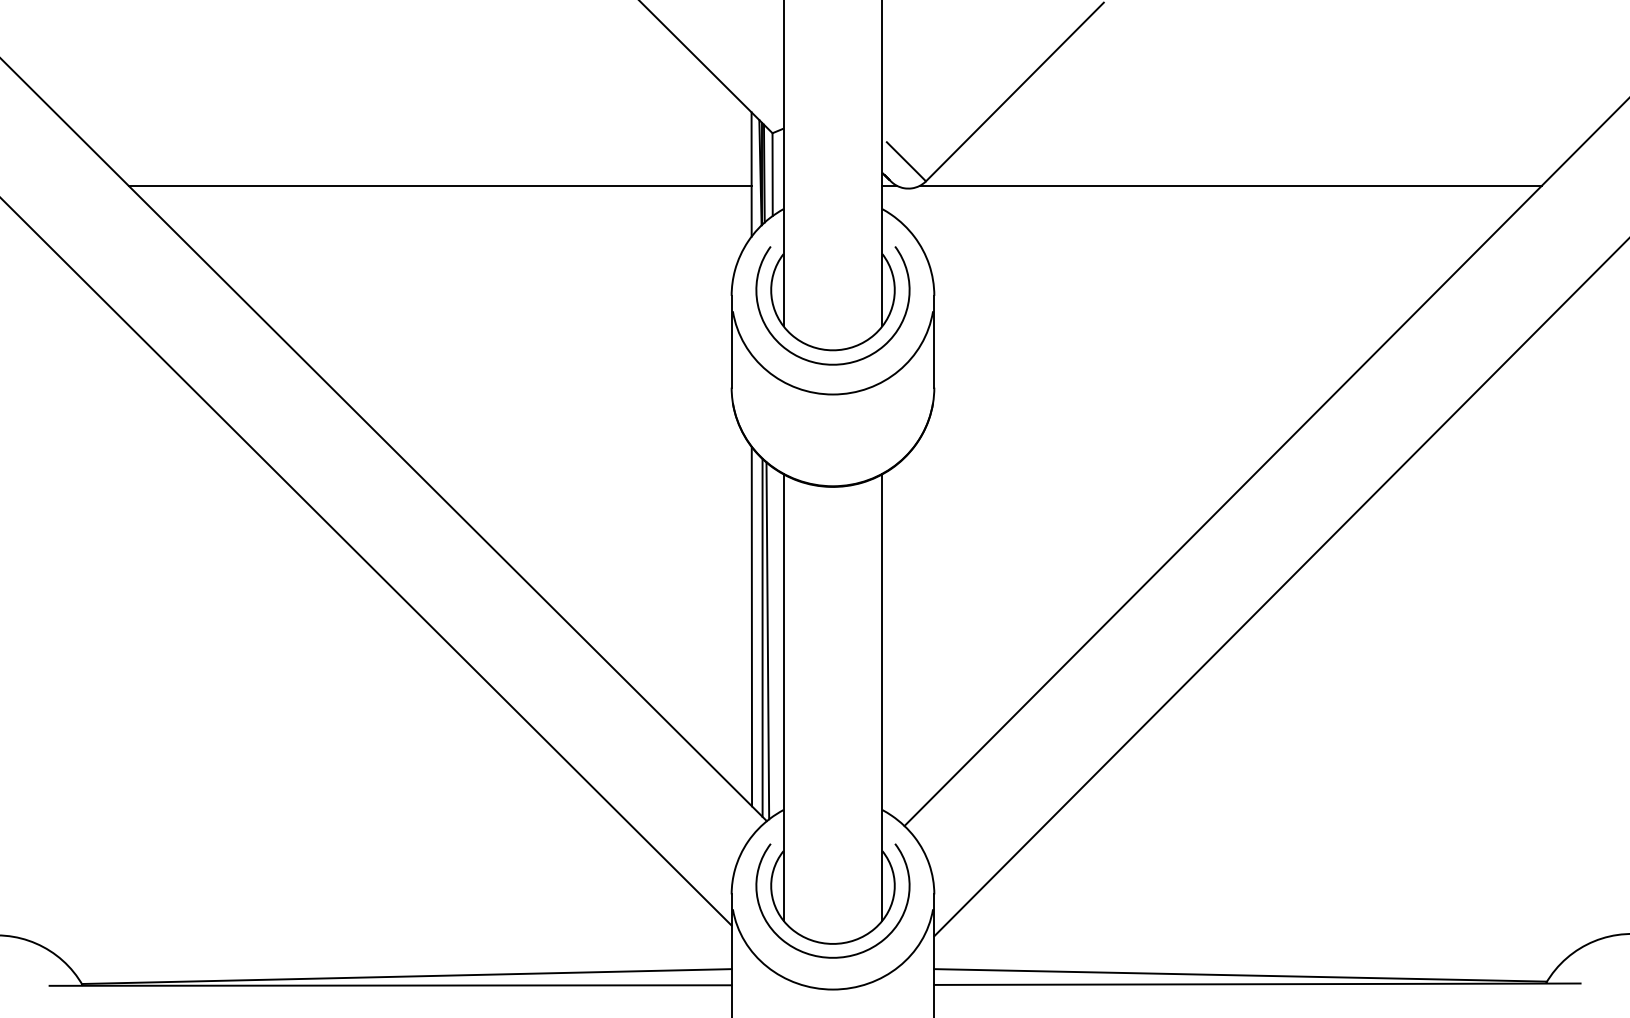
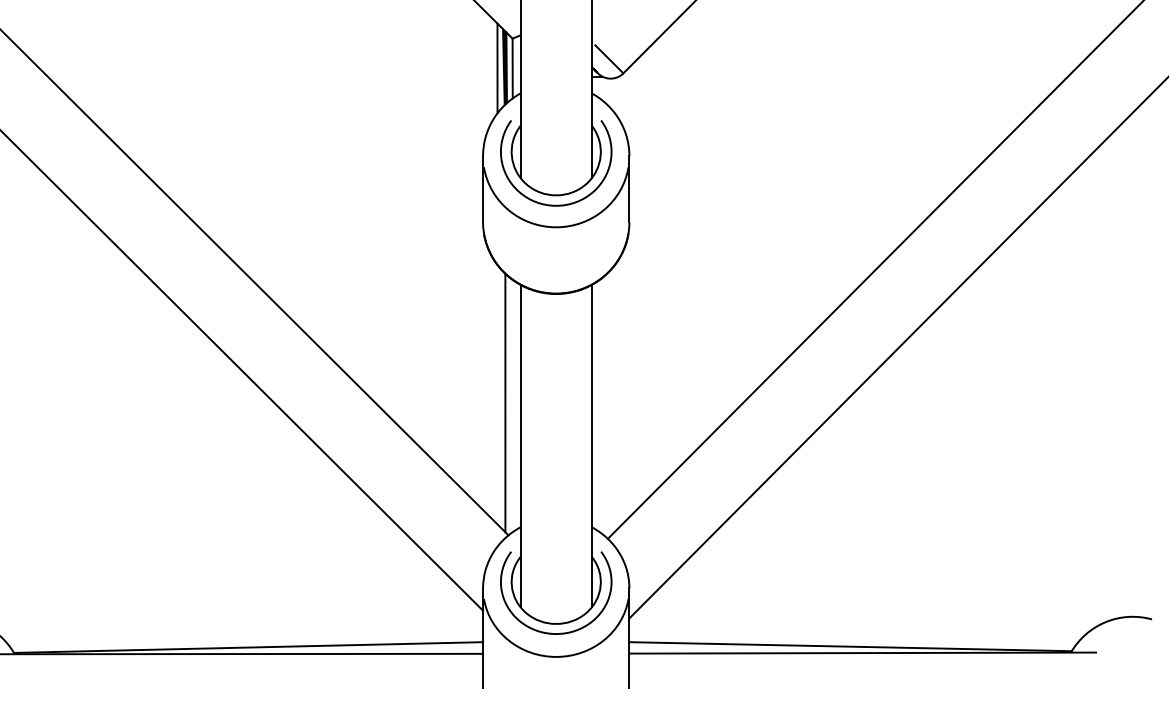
line: (439, 185) -> (272, 76), removed
line: (1230, 185) -> (843, 76), removed
line: (751, 626) -> (497, 394), removed
line: (767, 640) -> (508, 404), removed

